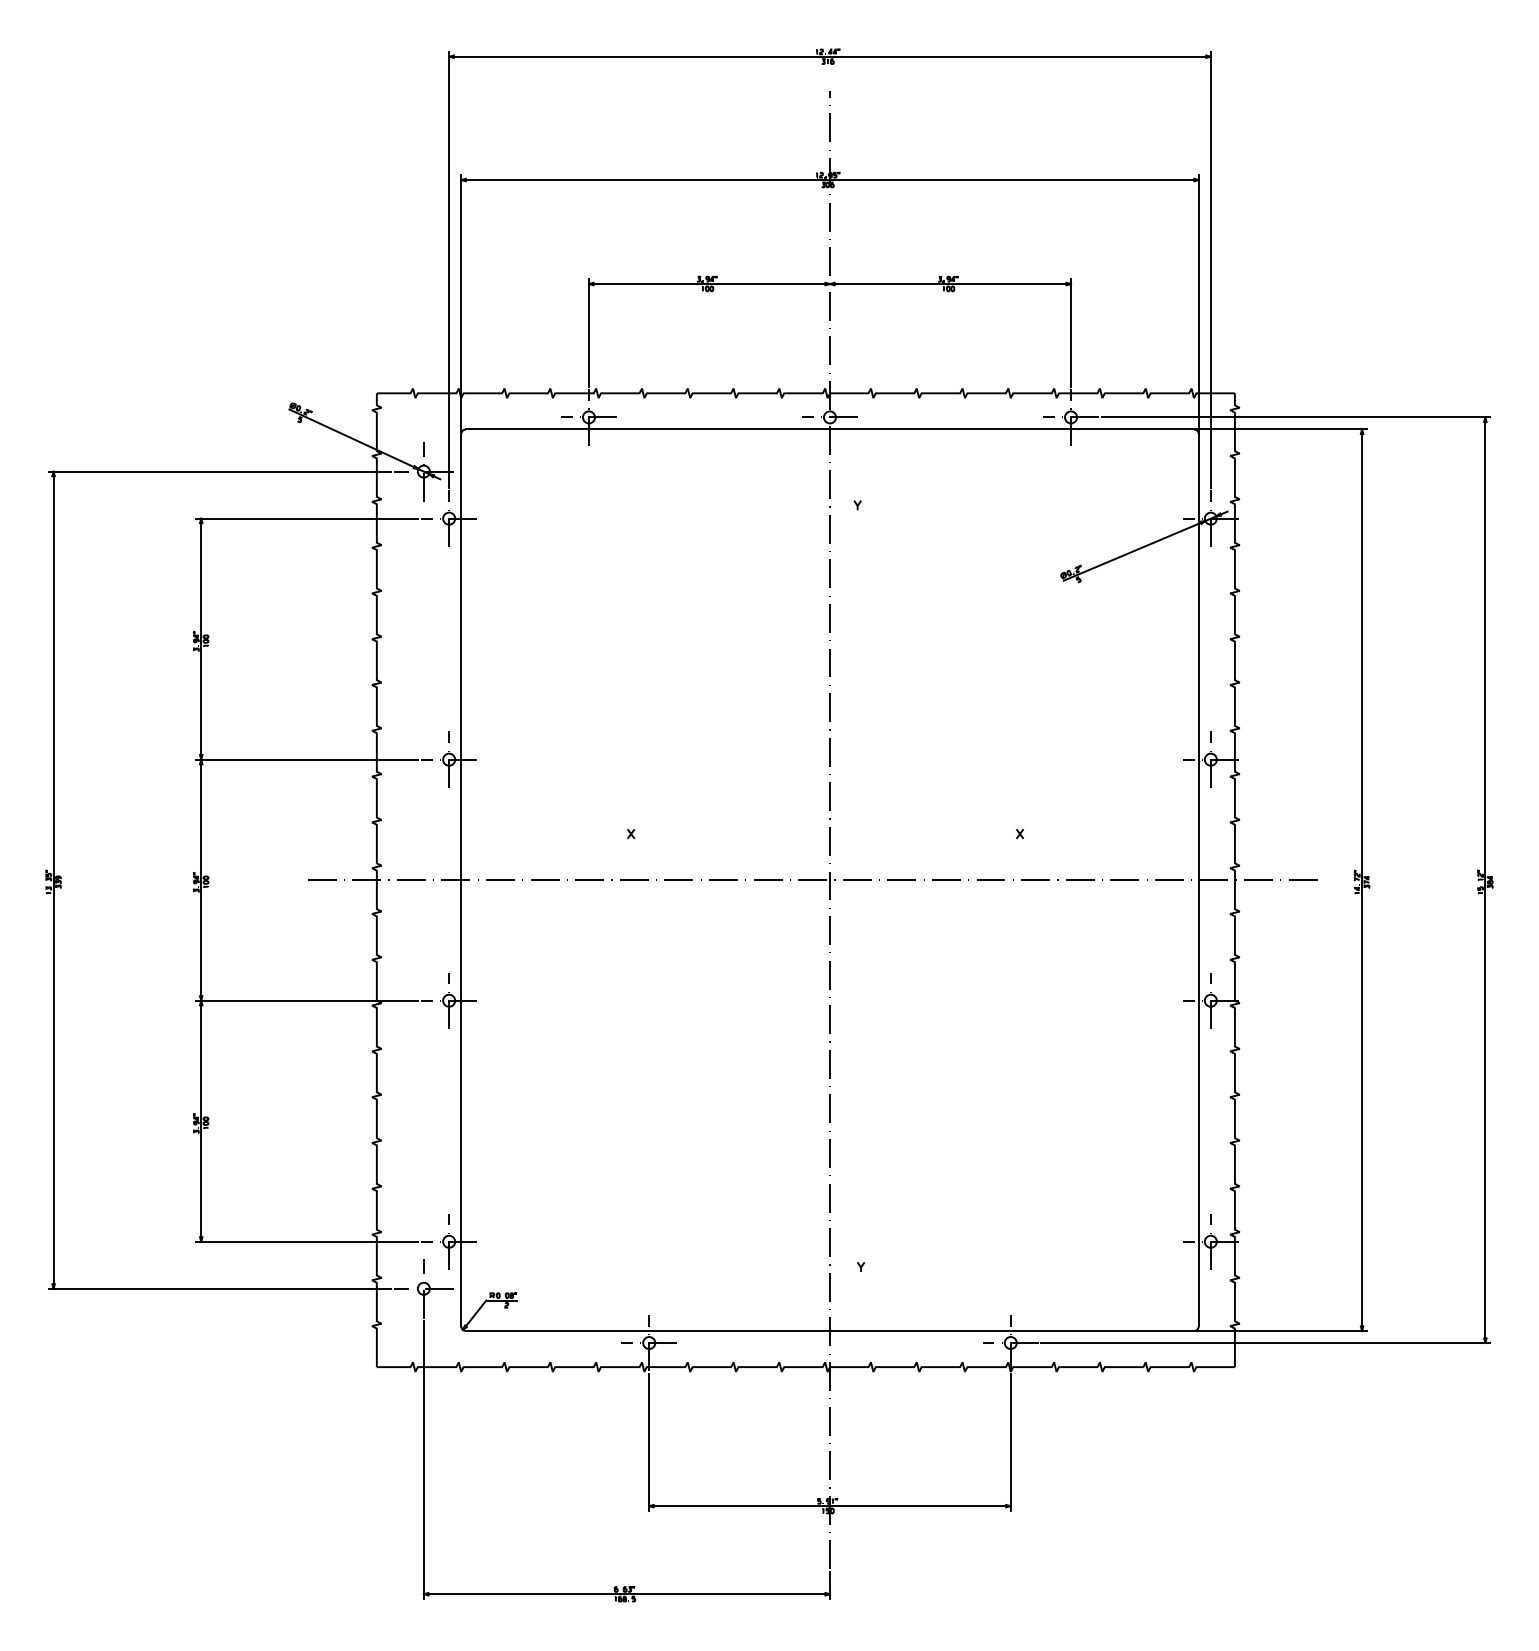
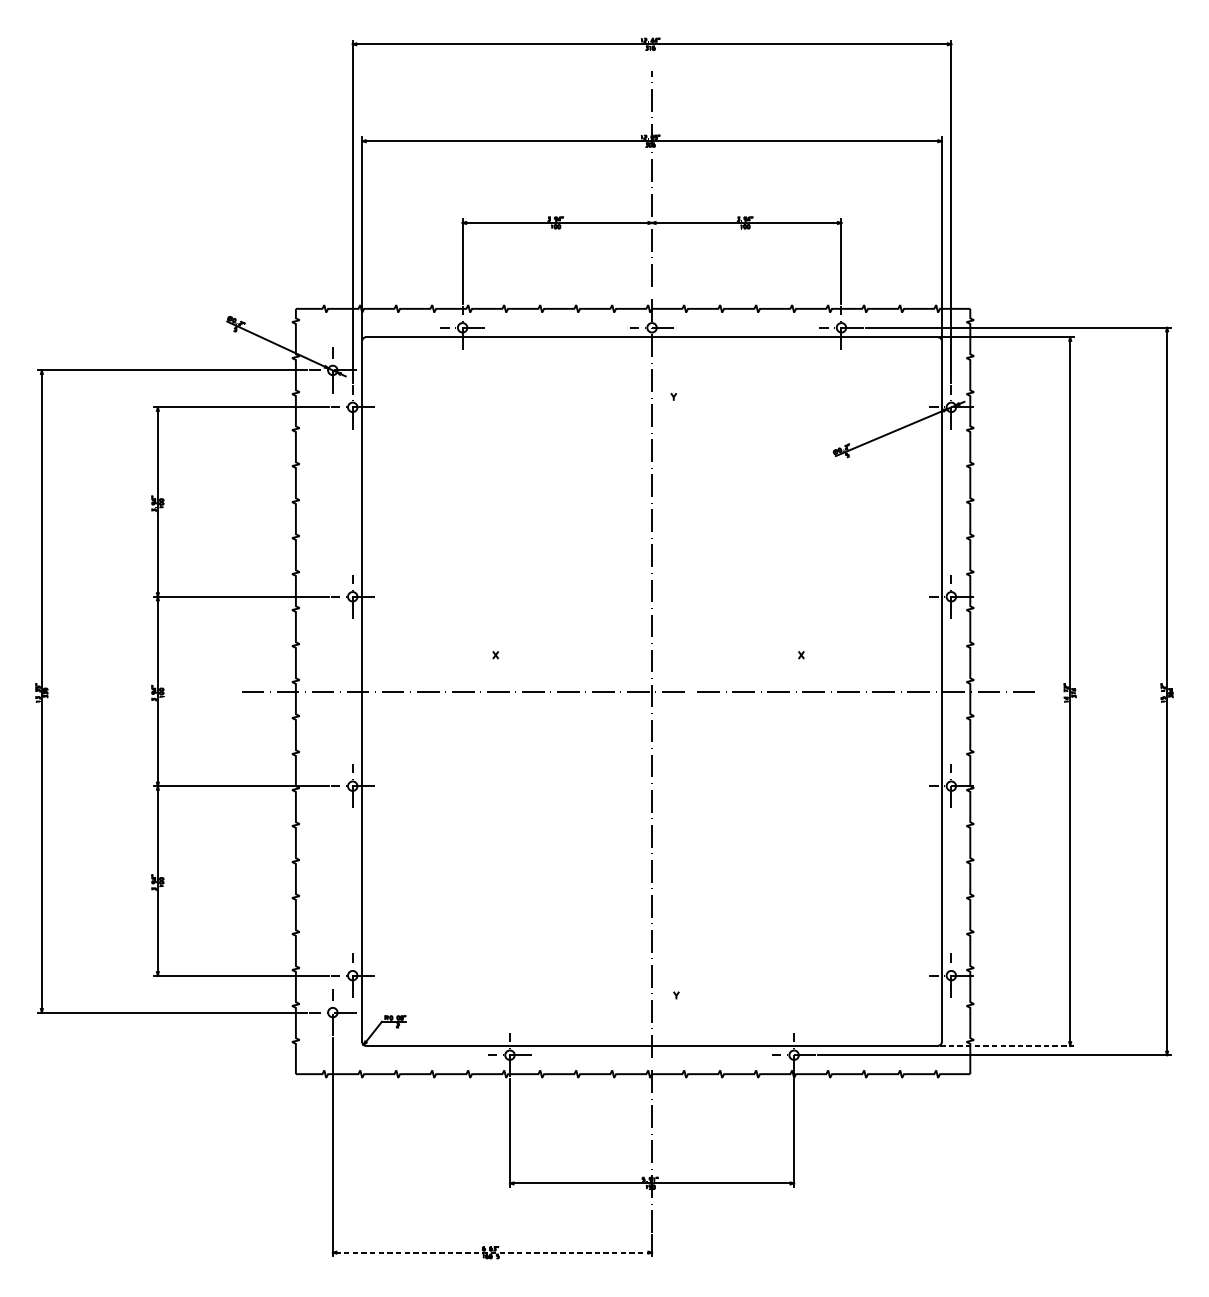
line: (1282, 1330) -> (1007, 1045), solid -> dashed
line: (626, 1594) -> (492, 1252), solid -> dashed

